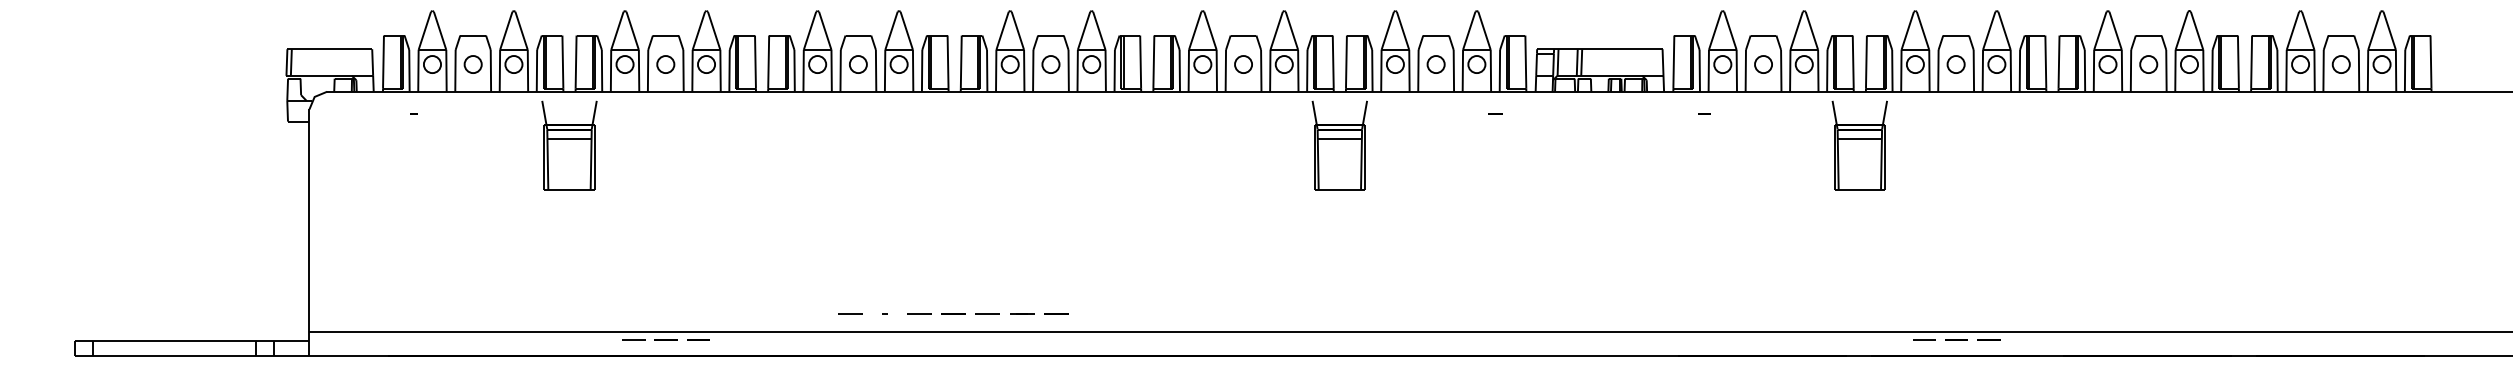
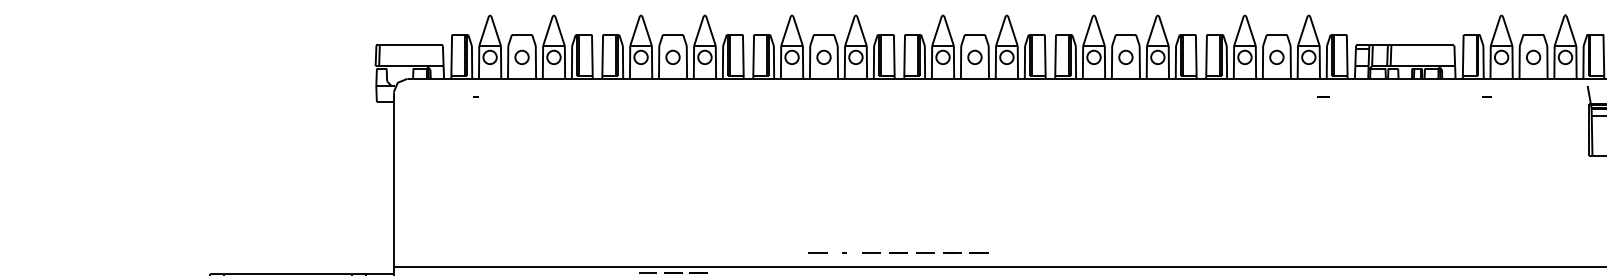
part: (569, 145) -> (597, 120), removed
part: (1339, 145) -> (1201, 120), removed

